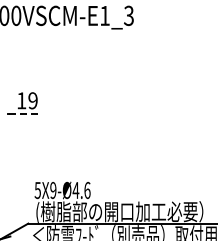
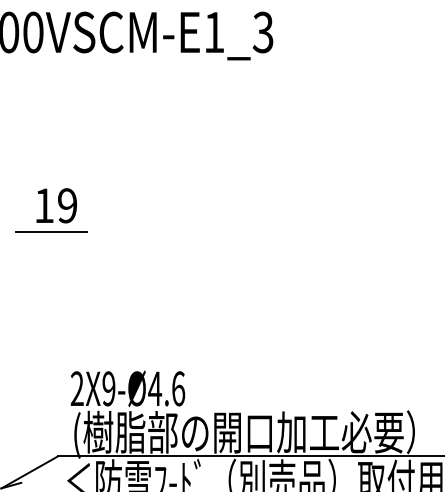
line: (26, 113) -> (54, 231), dashed -> solid
text: (37, 190) -> (76, 388), 5X9-Ø4.6 -> 2X9-Ø4.6

